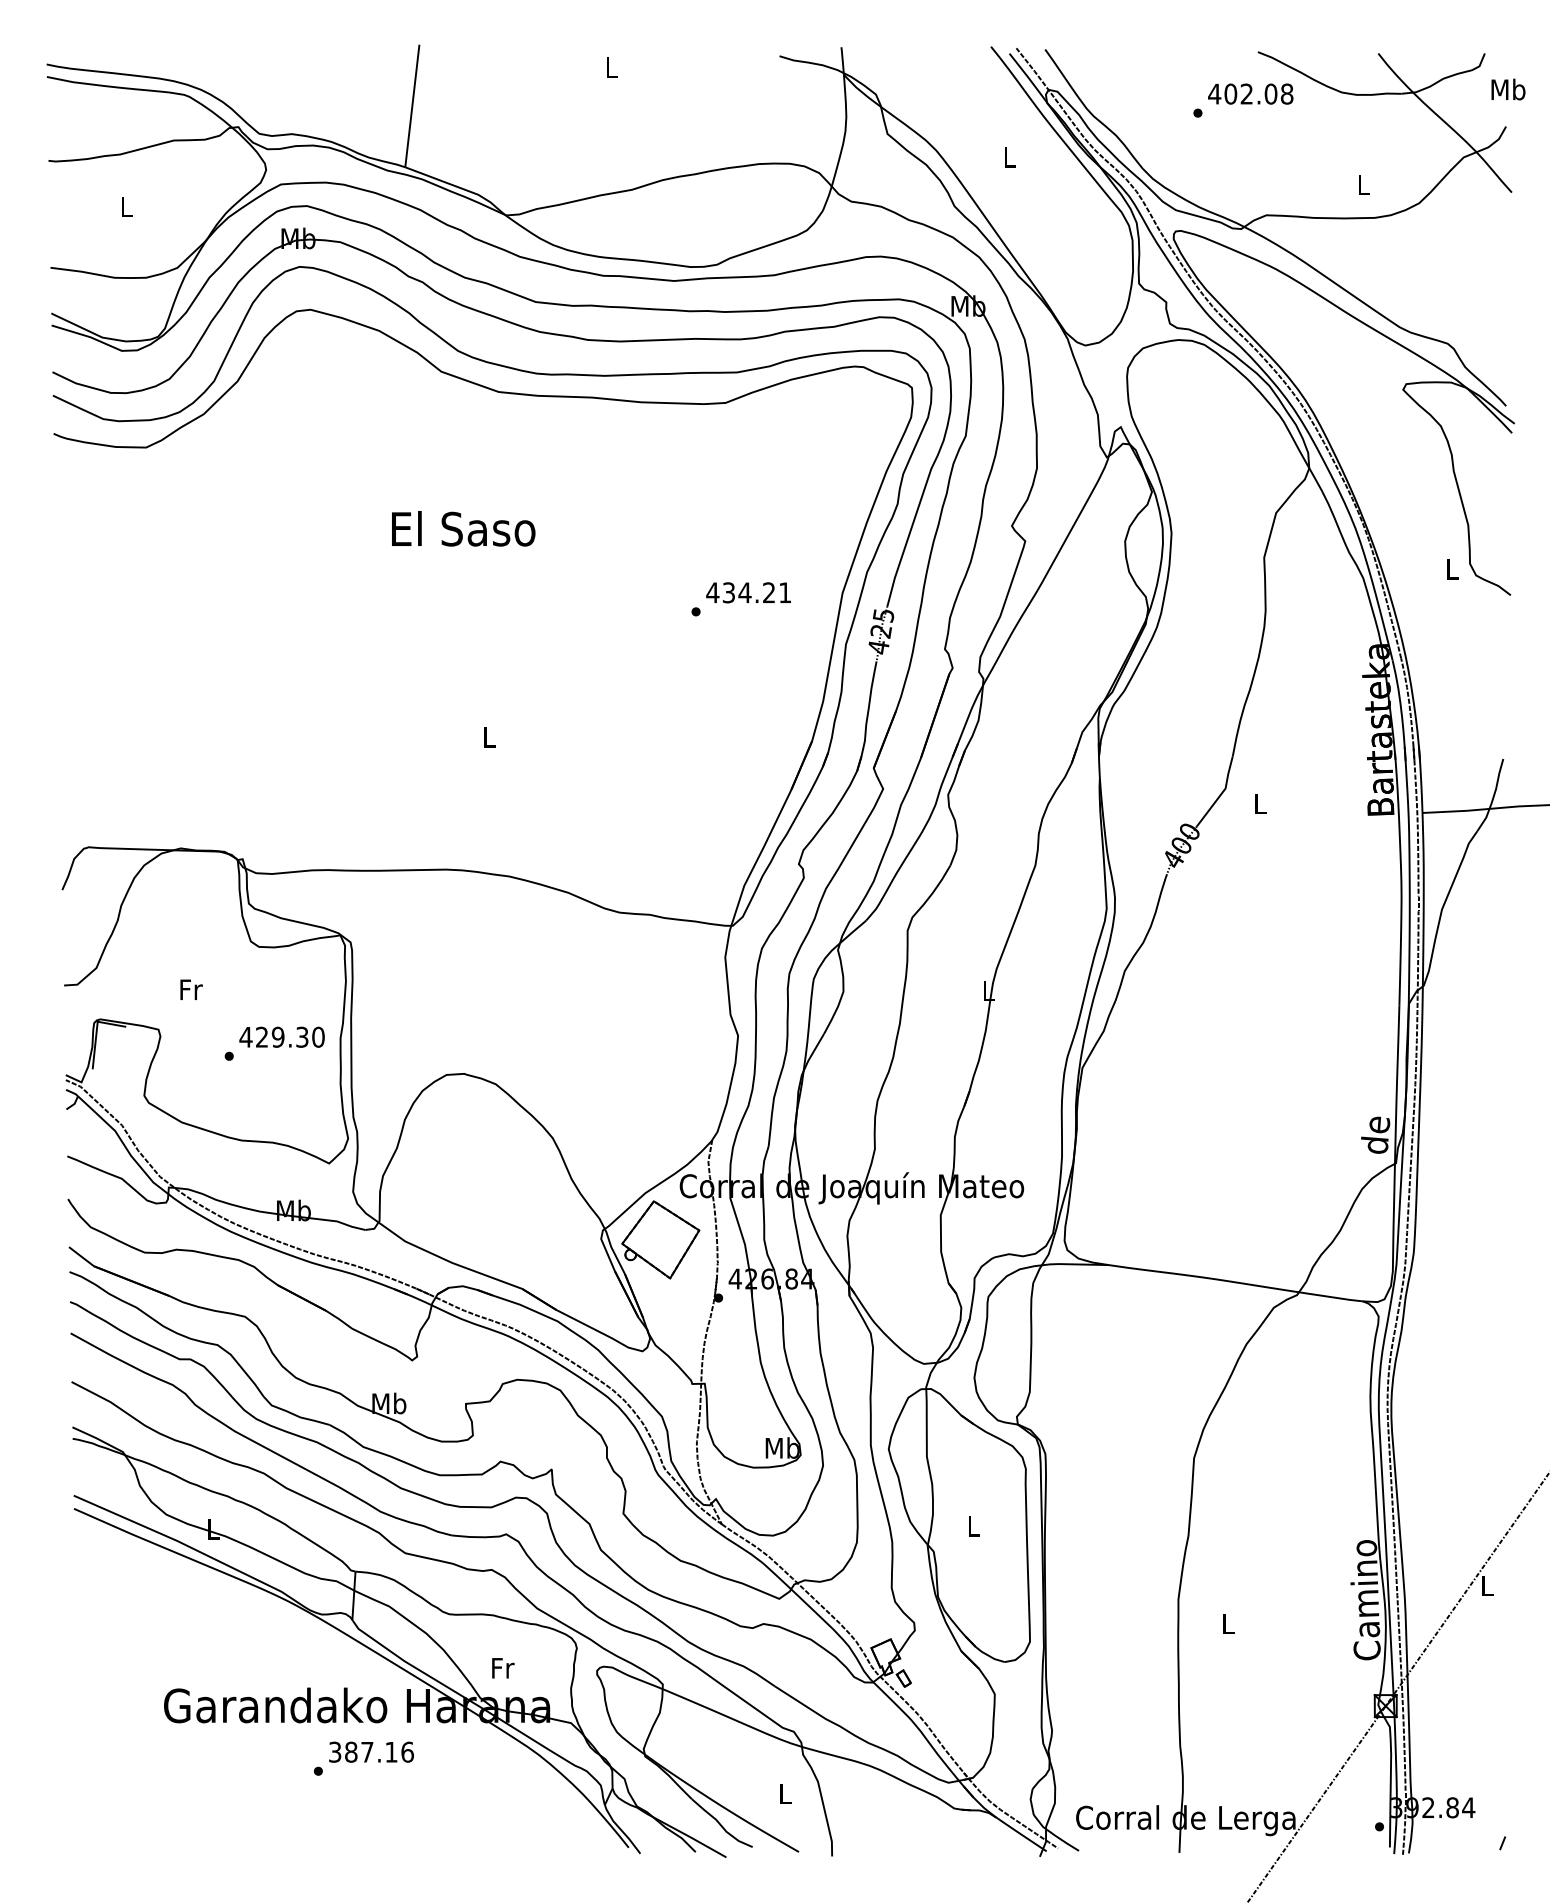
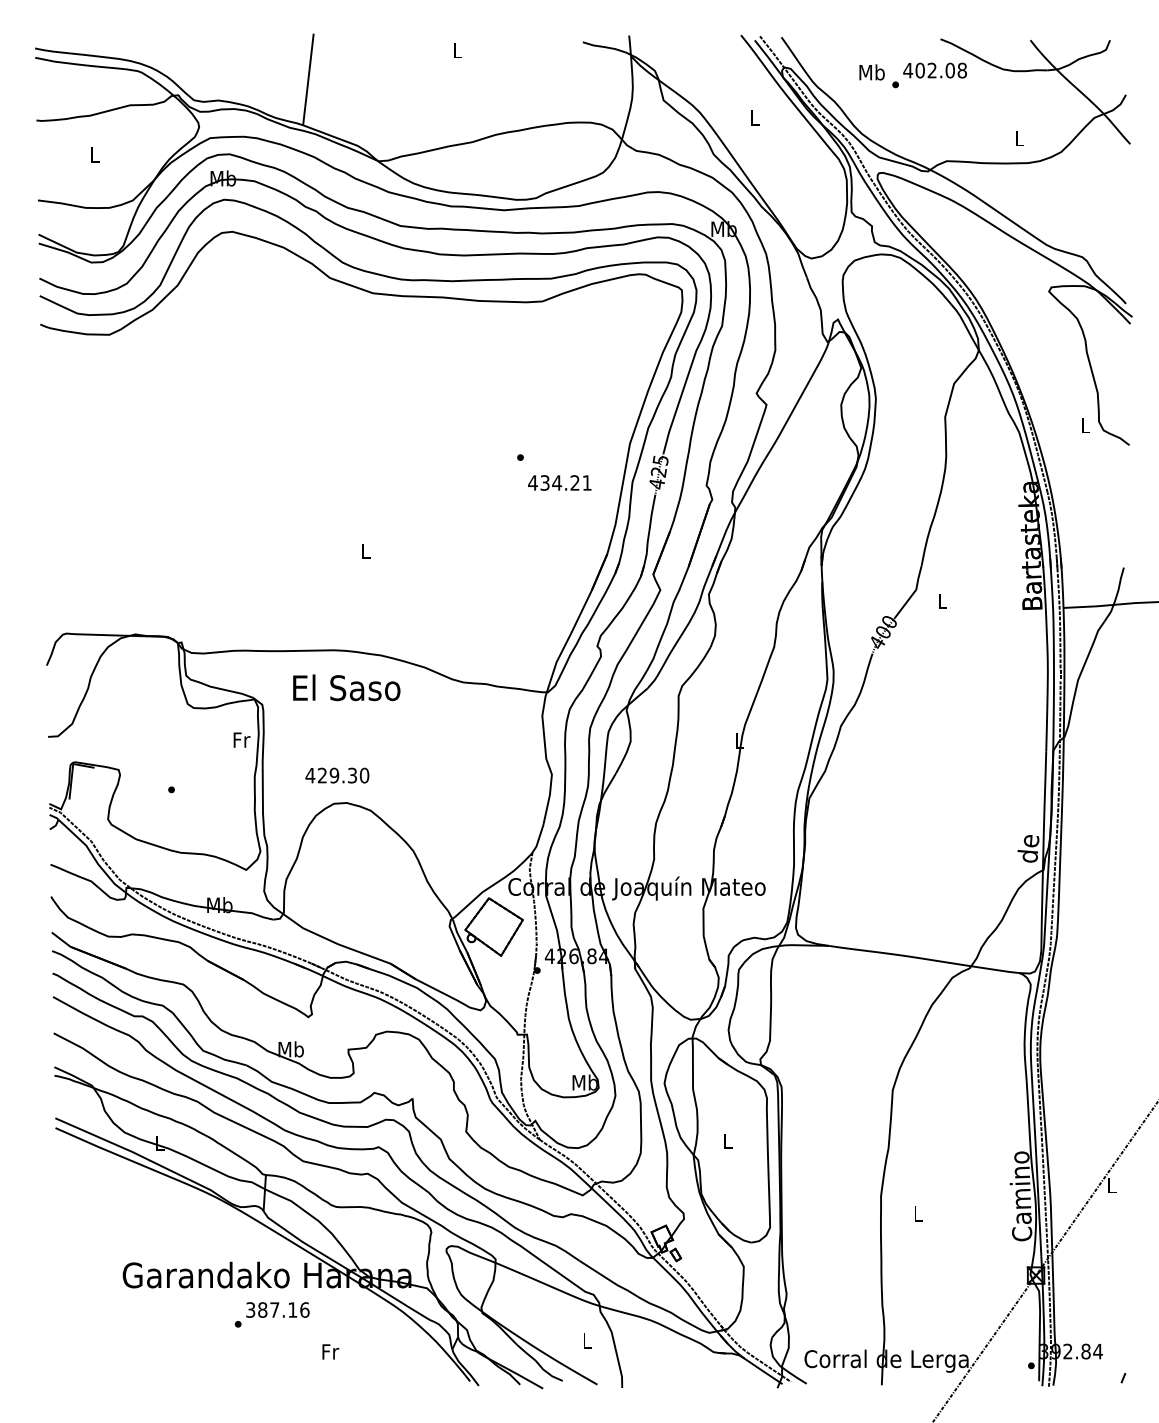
text: (1508, 89) -> (872, 72), moved
text: (463, 528) -> (346, 687), moved
text: (748, 592) -> (559, 482), moved
text: (191, 989) -> (242, 739), moved
text: (281, 1036) -> (336, 775), moved
text: (503, 1668) -> (330, 1352), moved

